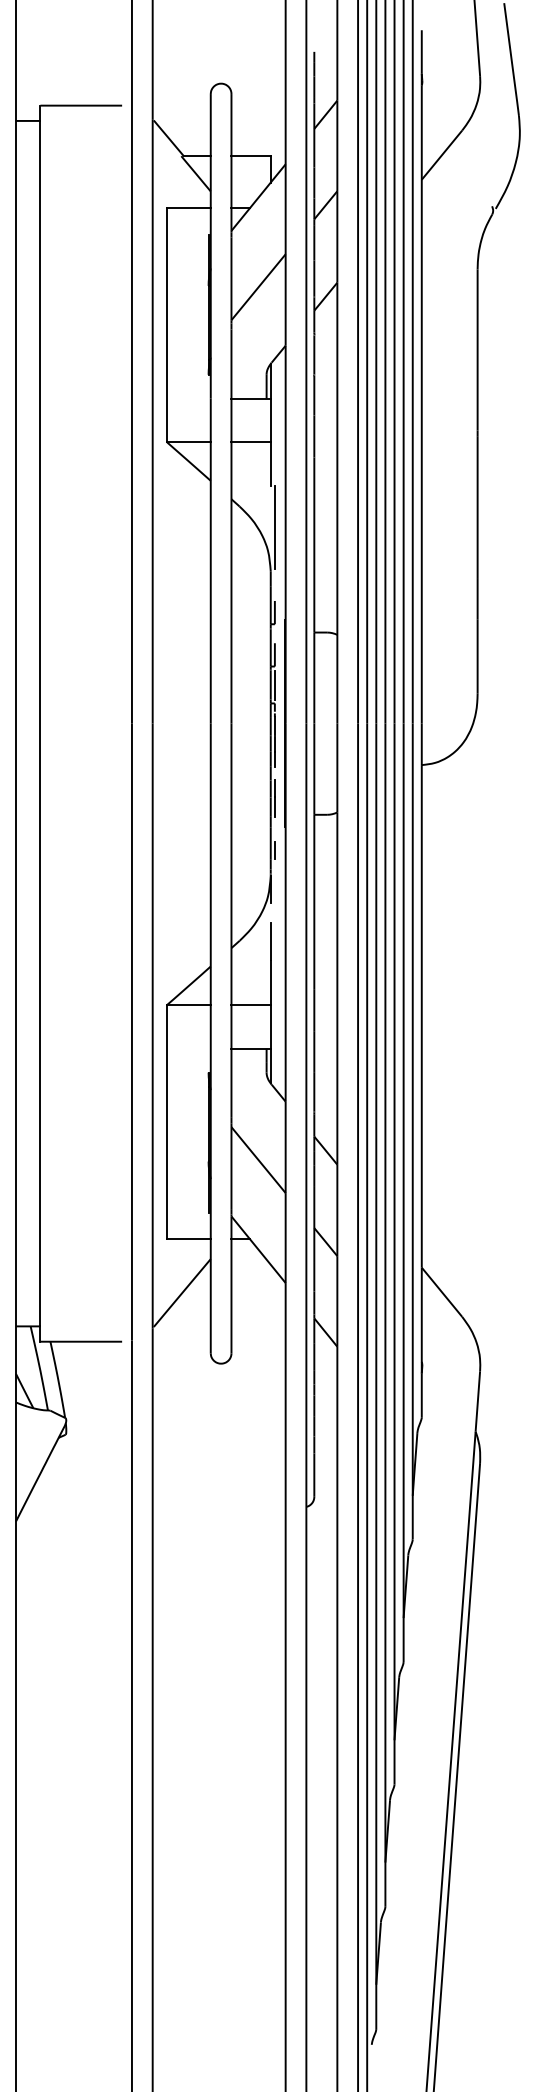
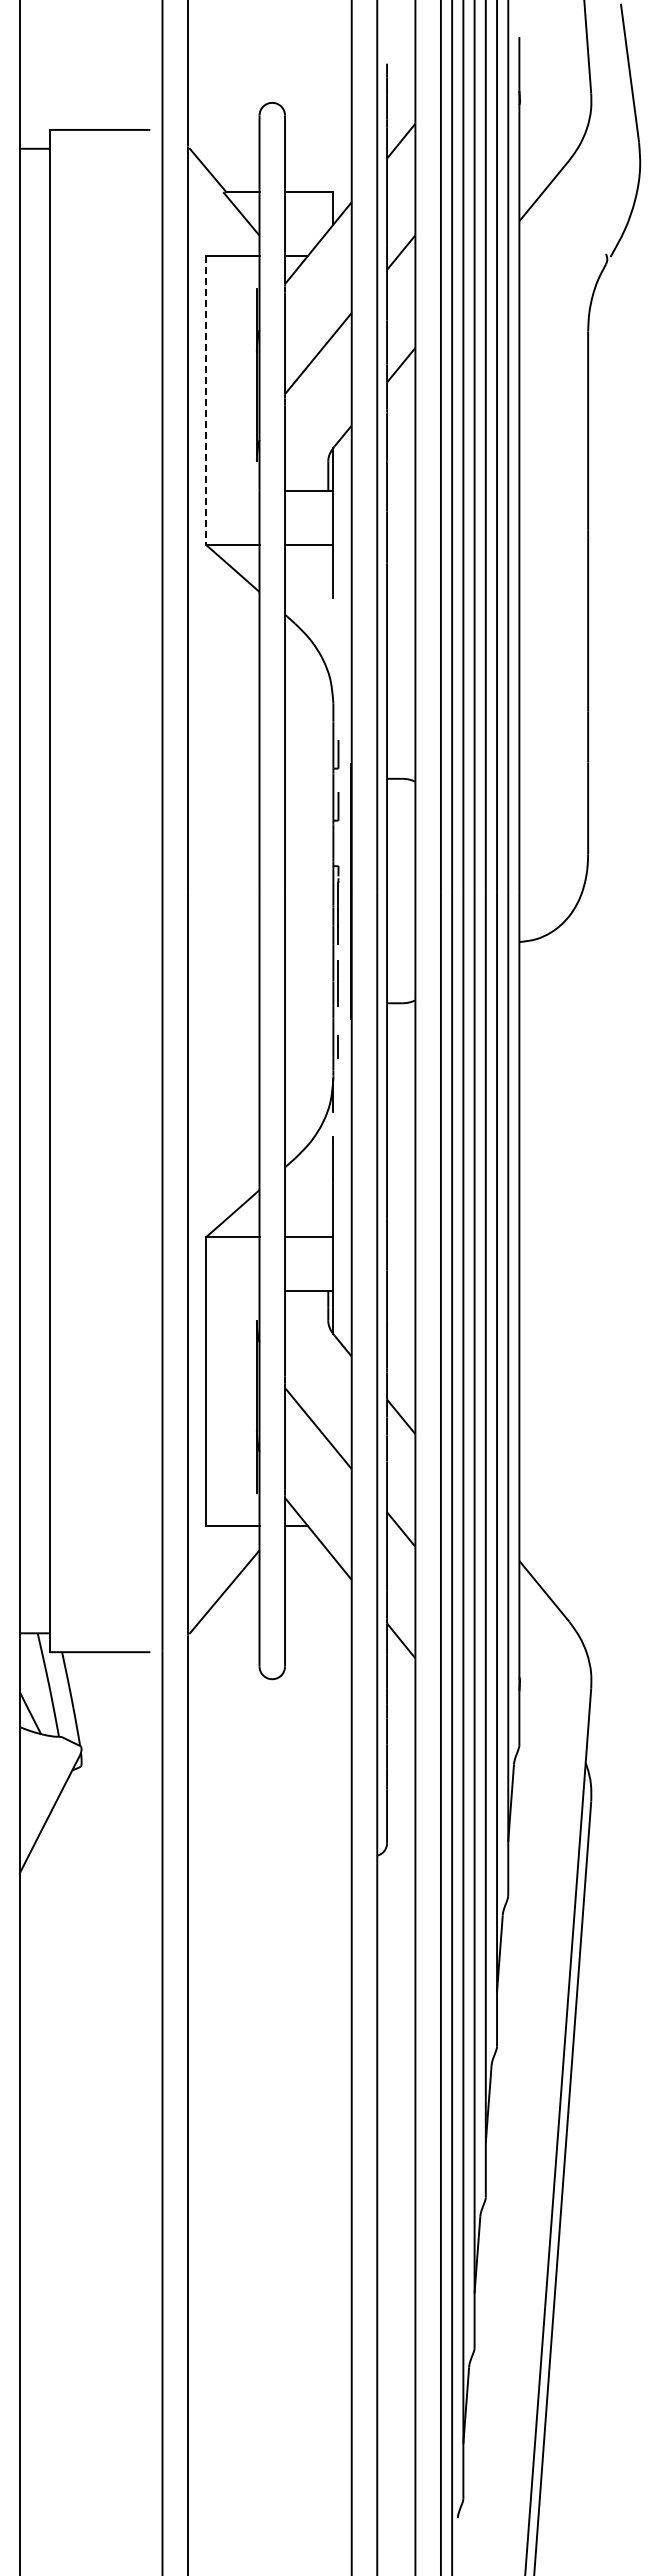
line: (166, 326) -> (205, 401), solid -> dashed
line: (274, 527) -> (338, 649), removed
line: (274, 685) -> (338, 843), removed

